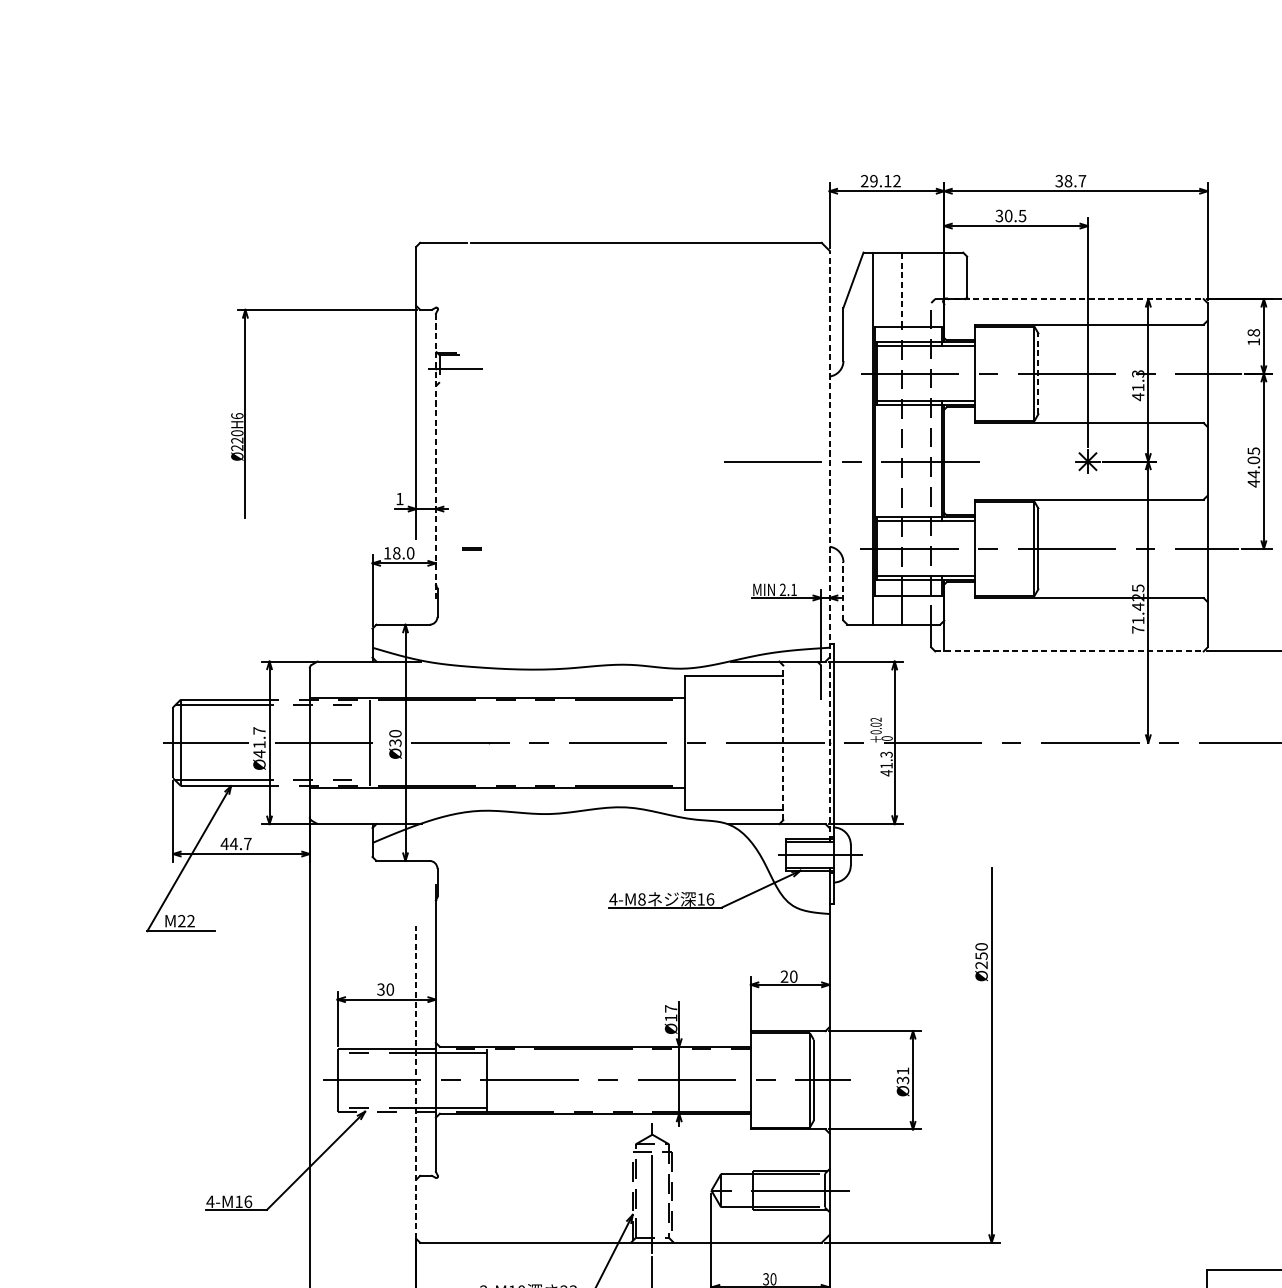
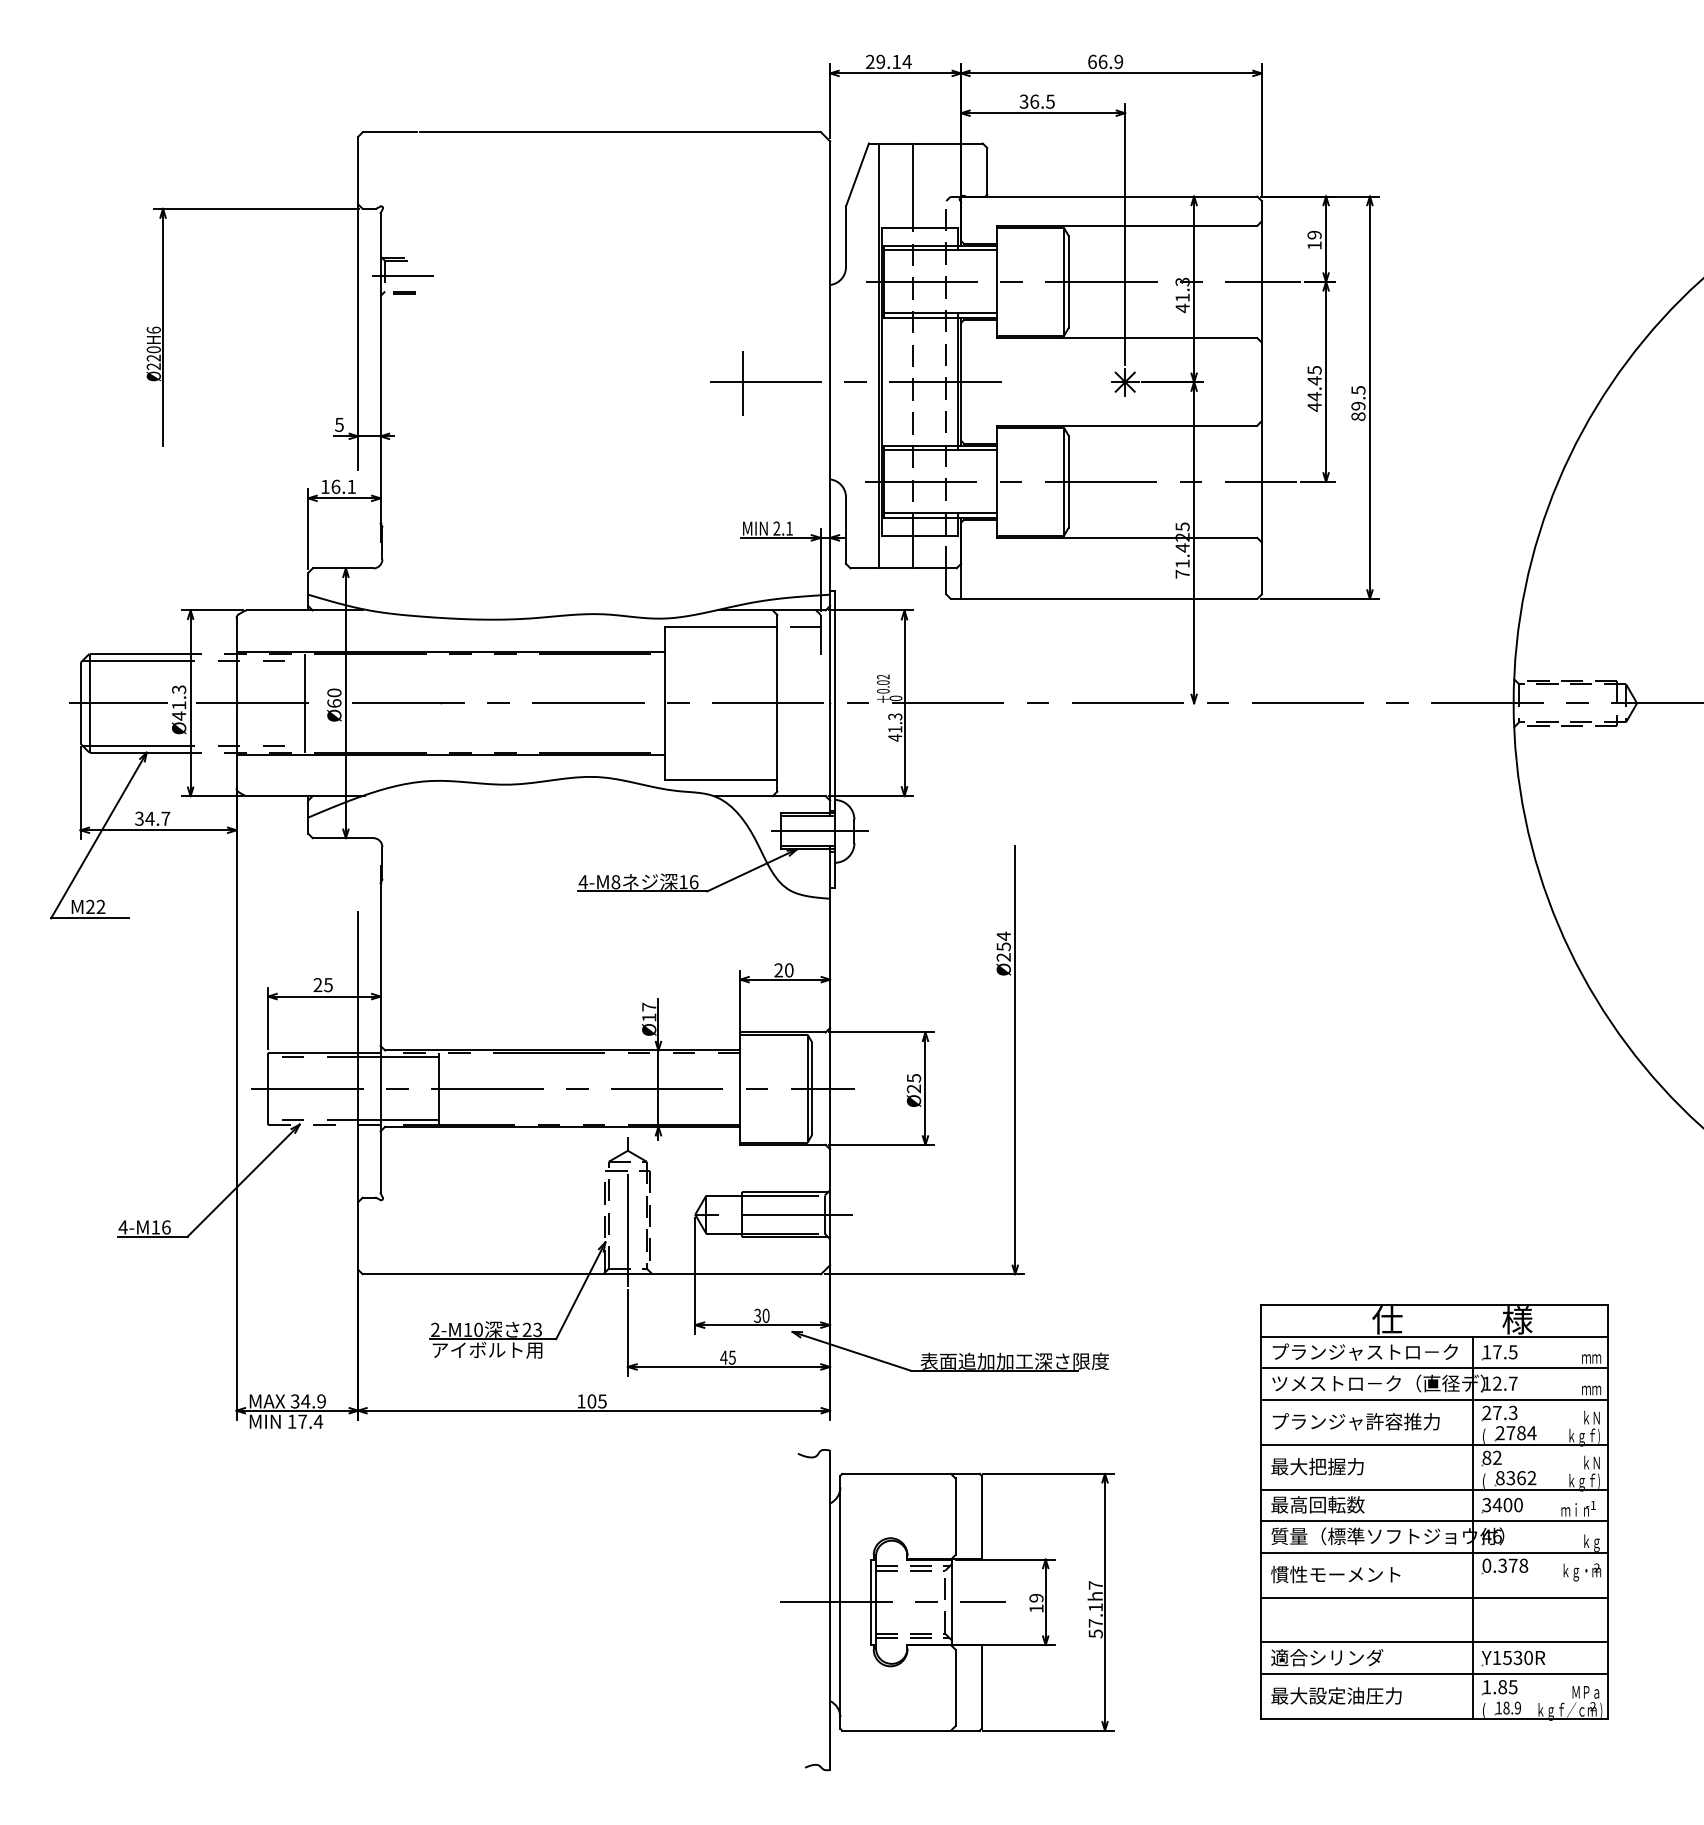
text: (896, 180) -> (906, 61), 29.12 -> 29.14
text: (1070, 180) -> (1105, 61), 38.7 -> 66.9
text: (1008, 215) -> (1034, 101), 30.5 -> 36.5
line: (902, 289) -> (913, 185), dashed -> solid
line: (1074, 299) -> (1109, 196), dashed -> solid
text: (1253, 332) -> (1314, 234), 18 -> 19
line: (1038, 373) -> (1068, 281), dashed -> solid
line: (435, 458) -> (380, 378), dashed -> solid
text: (1253, 460) -> (1314, 380), 44.05 -> 44.45
line: (753, 461) -> (743, 382), added
text: (399, 499) -> (339, 425), 1 -> 5
line: (829, 545) -> (830, 478), dashed -> solid
line: (471, 548) -> (404, 292), moved
text: (403, 552) -> (343, 486), 18.0 -> 16.1
line: (843, 591) -> (846, 530), dashed -> solid
line: (1069, 651) -> (1104, 598), dashed -> solid
line: (807, 675) -> (805, 626), added
text: (259, 730) -> (179, 689), Ø41.7 -> Ø41.3
line: (783, 742) -> (777, 702), dashed -> solid
text: (395, 743) -> (334, 703), Ø30 -> Ø60
text: (224, 843) -> (139, 818), 44.7 -> 34.7
text: (981, 947) -> (1003, 936), Ø250 -> Ø254
text: (385, 989) -> (322, 985), 30 -> 25
text: (903, 1075) -> (914, 1083), Ø31 -> Ø25
line: (416, 1081) -> (358, 1090), dashed -> solid

